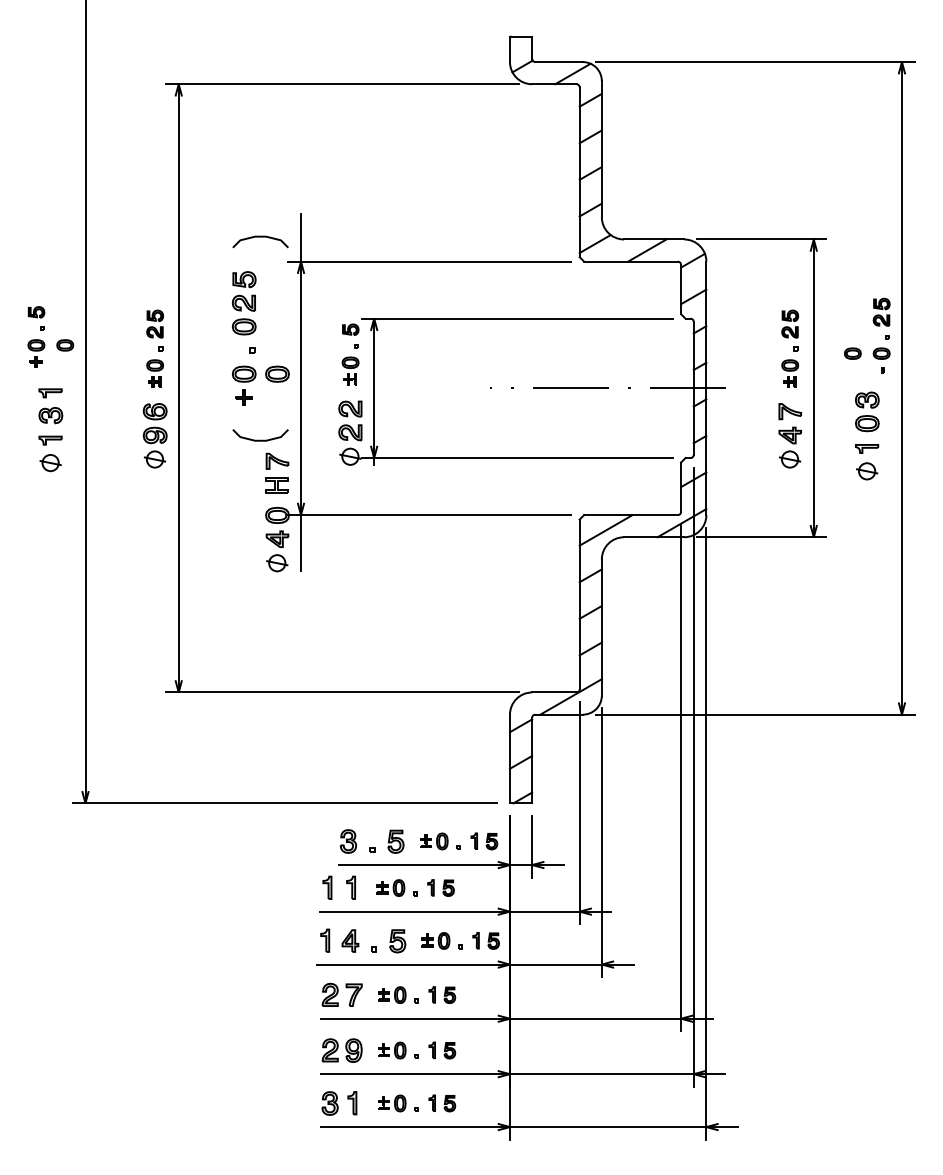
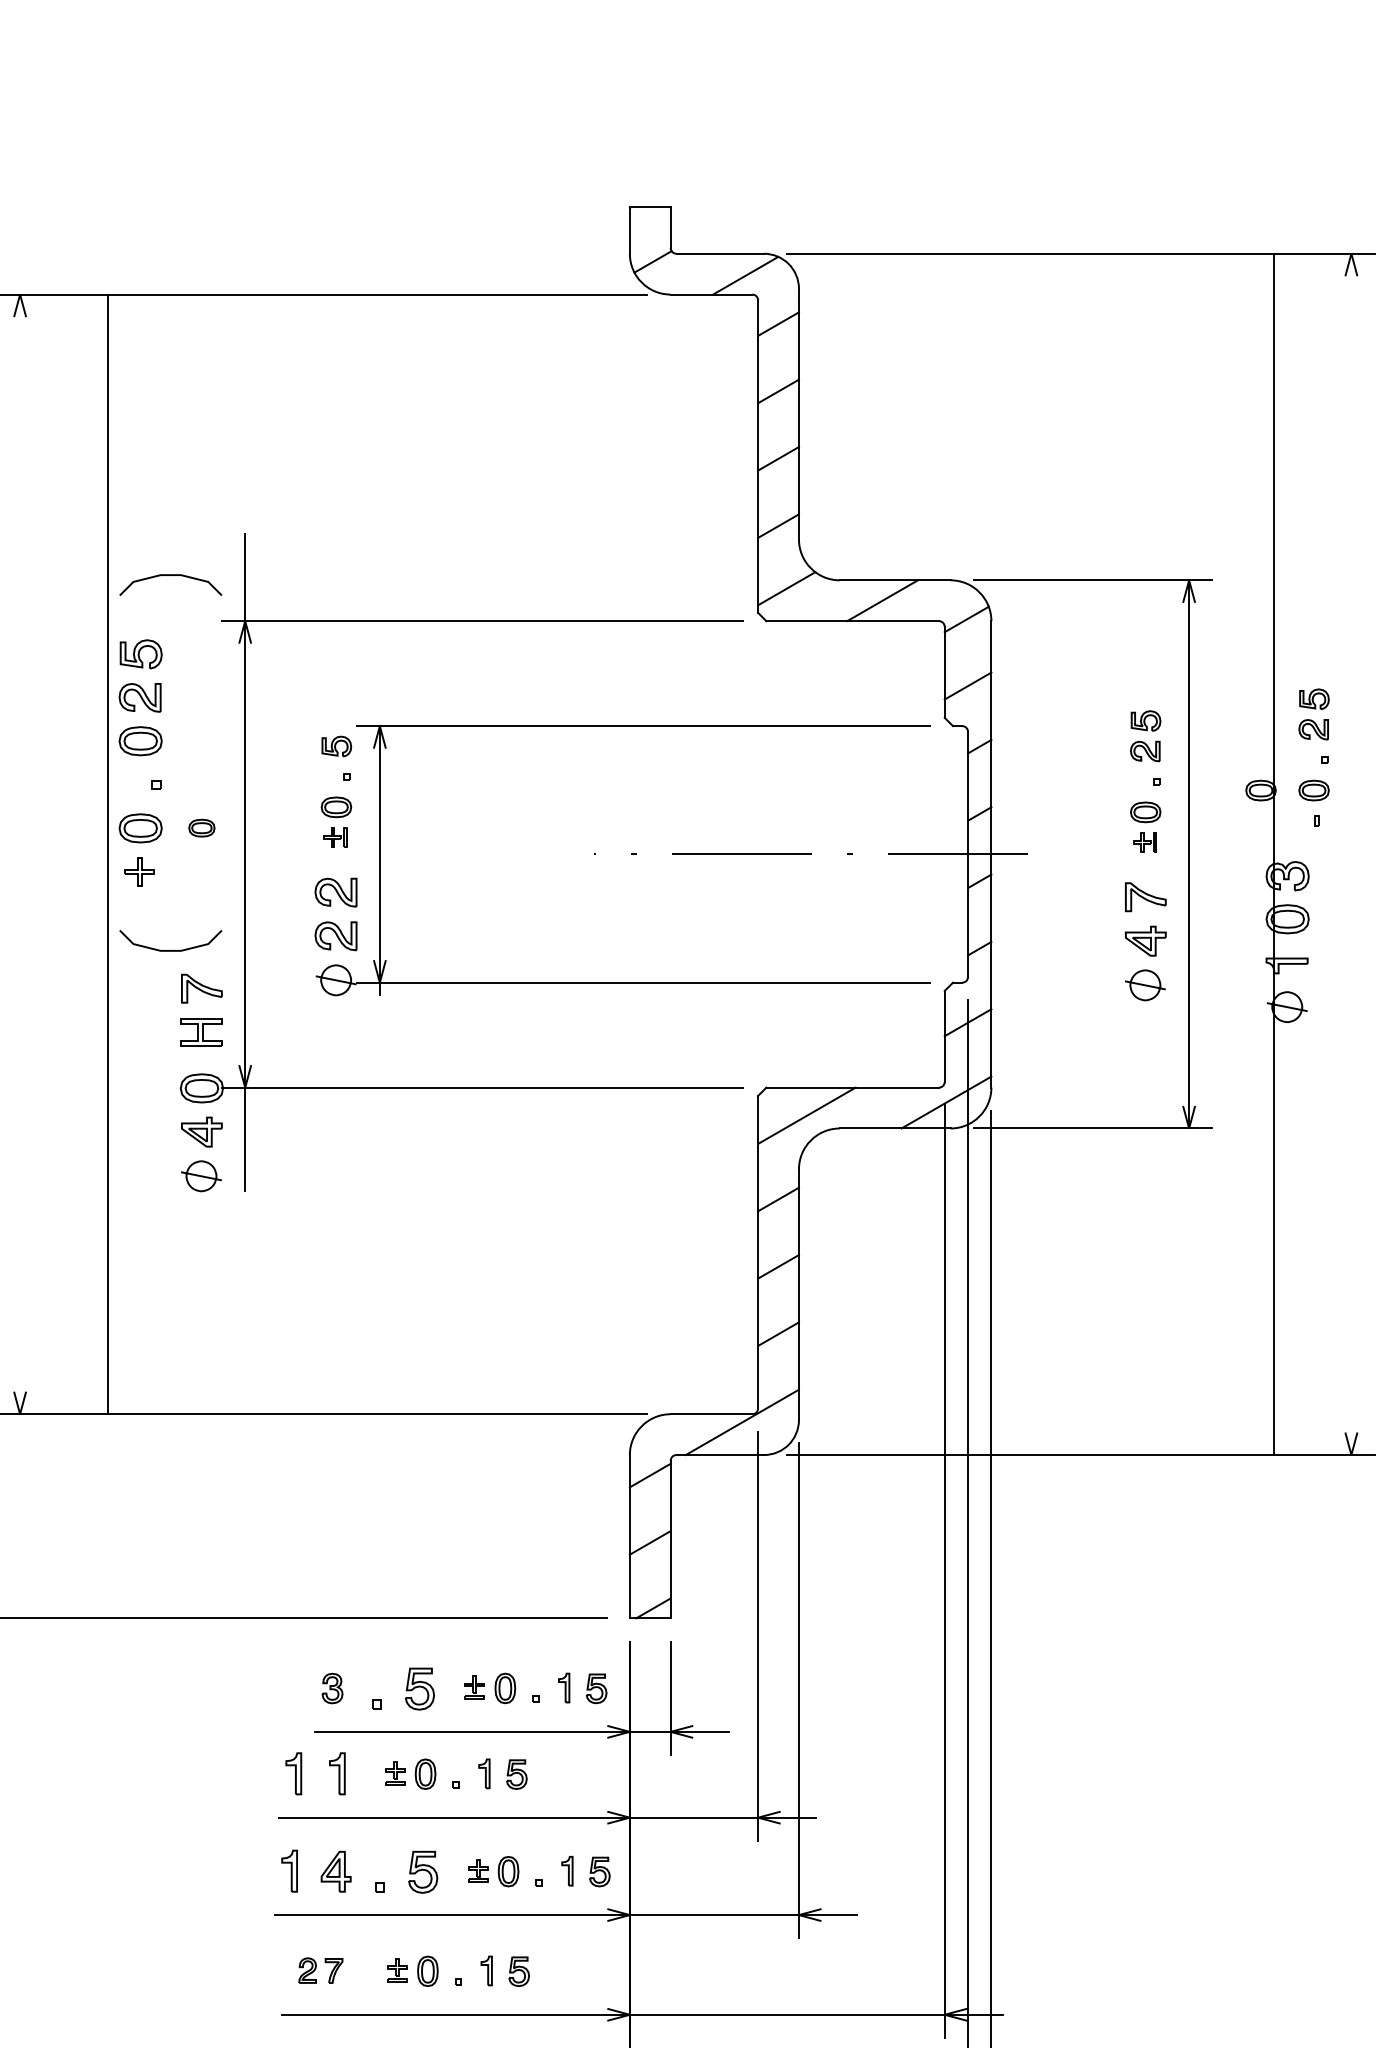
part: (277, 373) -> (201, 827), size x0.6
line: (178, 388) -> (108, 854), moved
line: (901, 388) -> (1273, 854), moved
part: (348, 841) -> (332, 1688), size x0.7
part: (341, 994) -> (319, 1970), size x0.6

